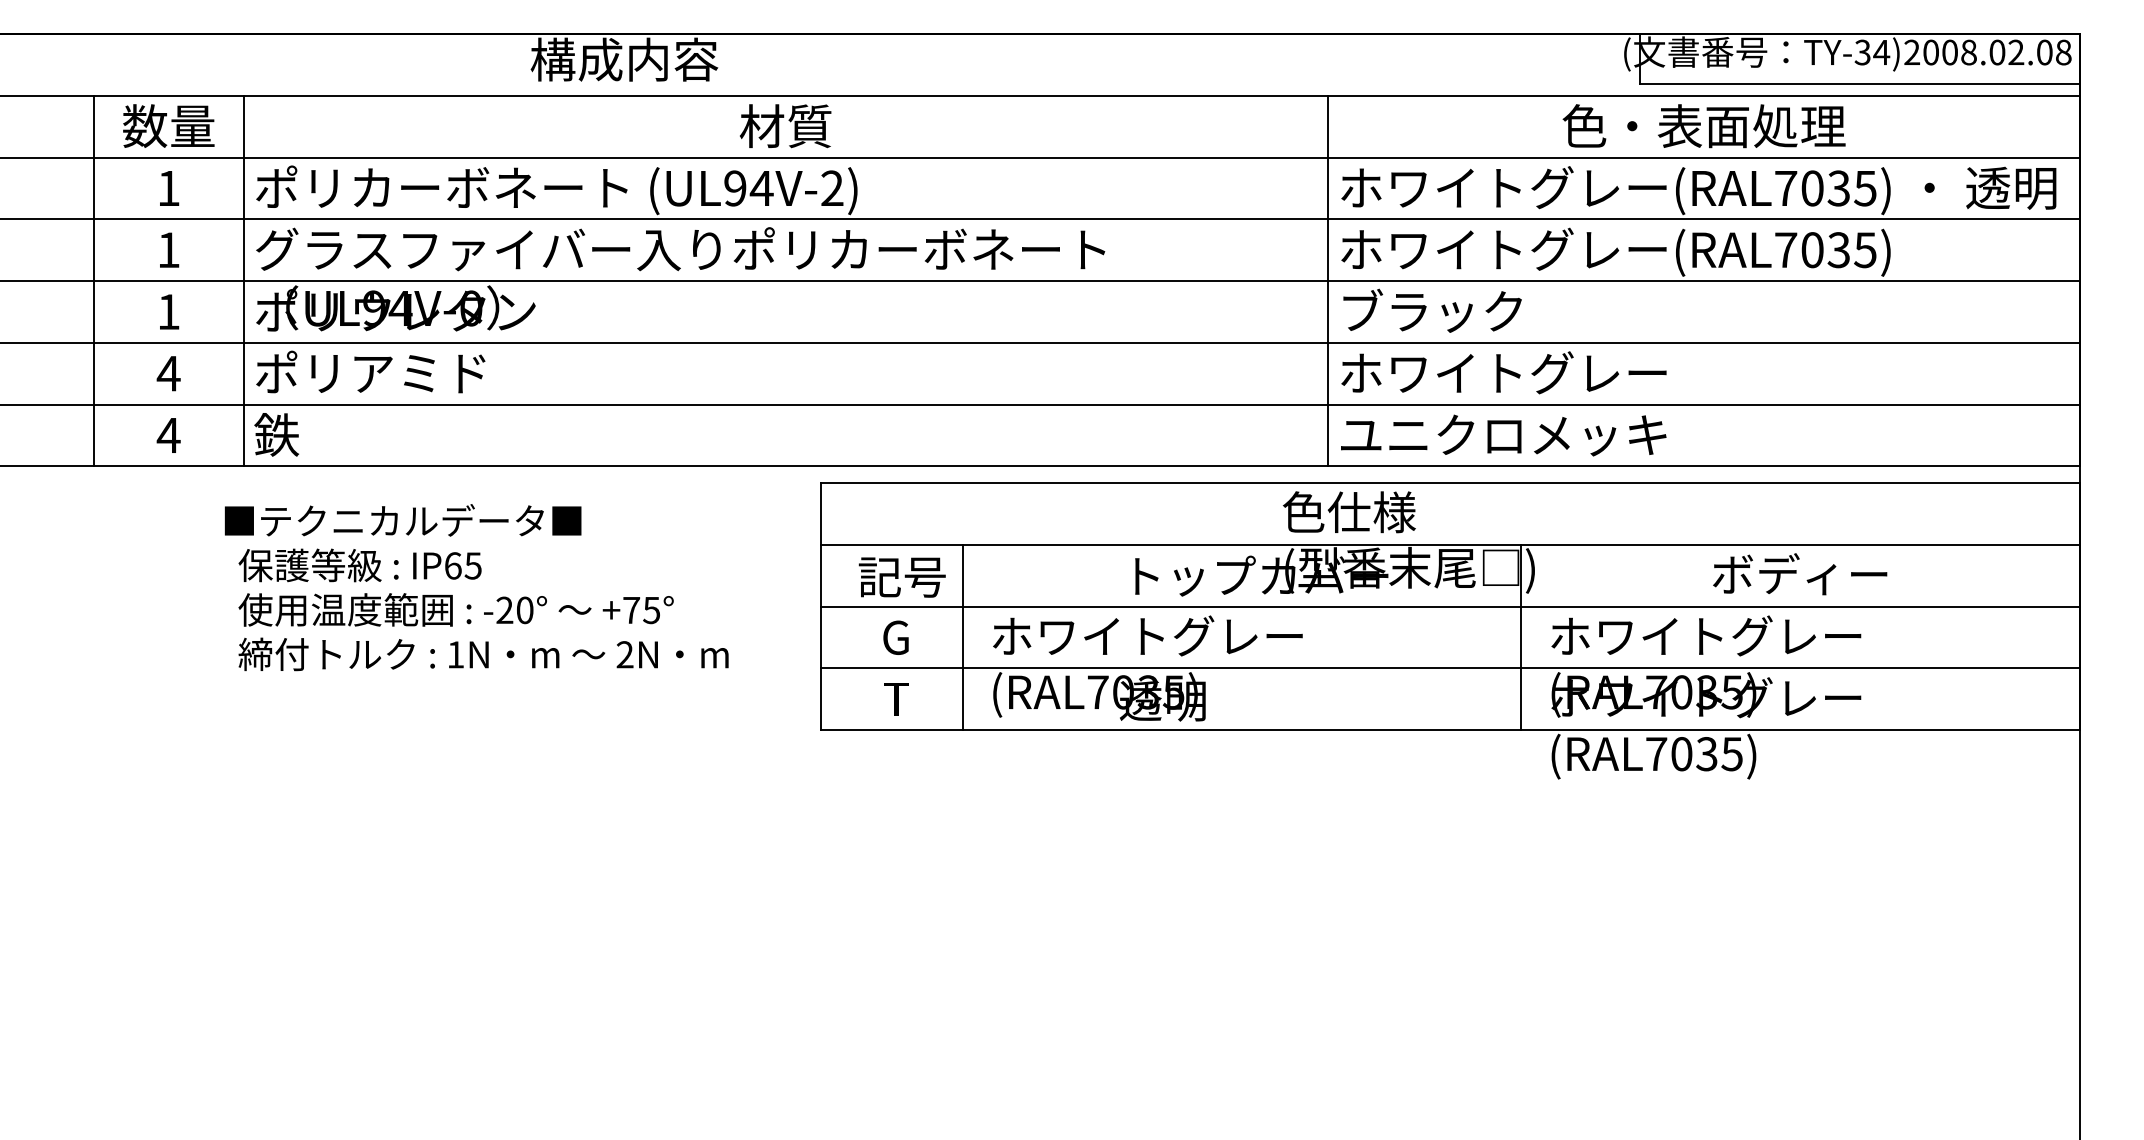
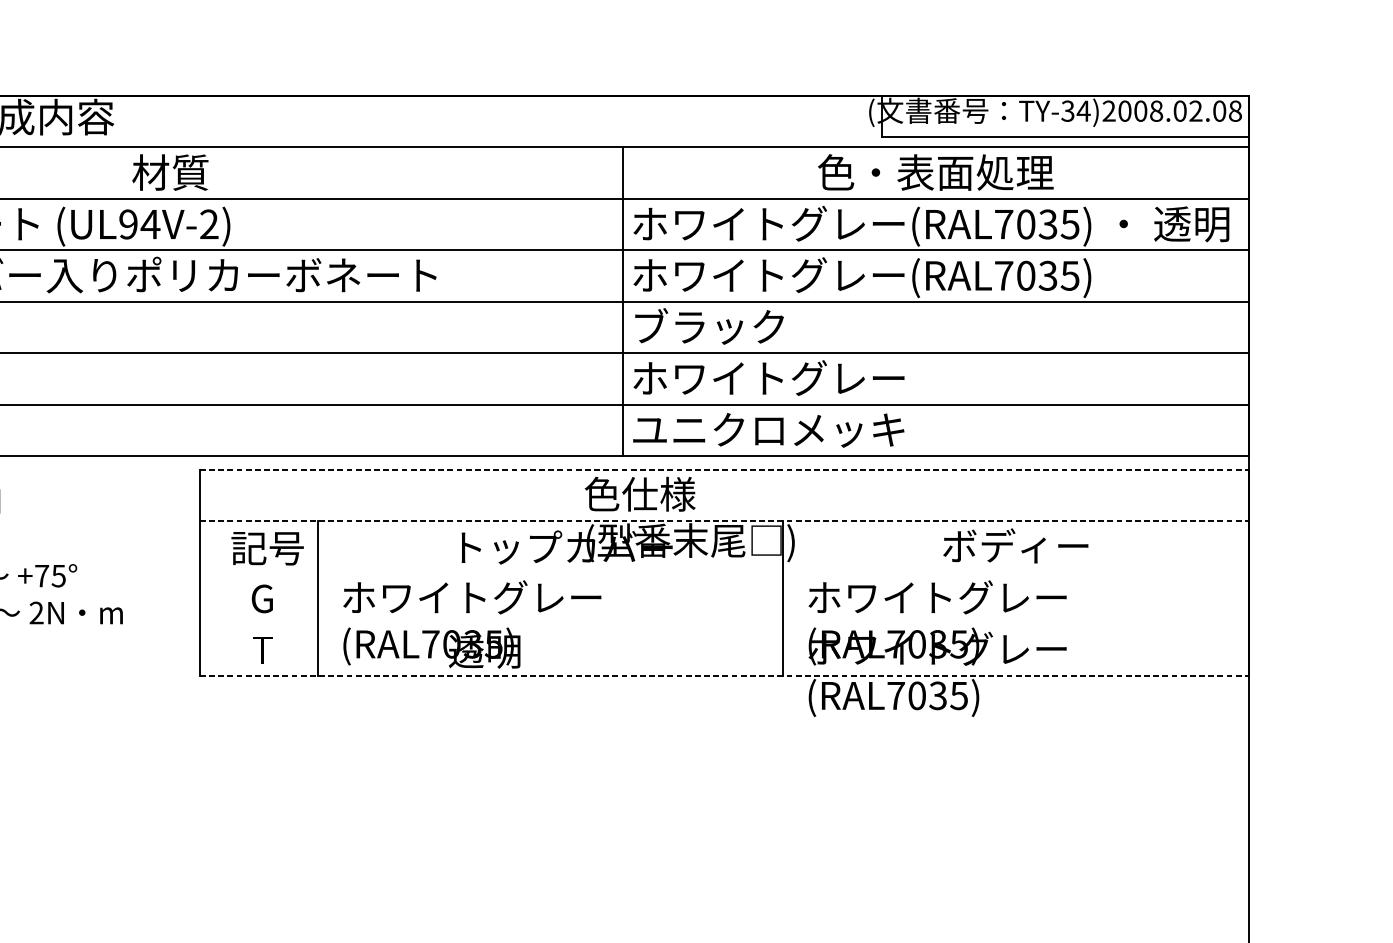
line: (1450, 482) -> (724, 469), solid -> dashed
line: (1450, 544) -> (724, 521), solid -> dashed
line: (1450, 606) -> (724, 572), removed
line: (1450, 668) -> (724, 624), removed
line: (1450, 730) -> (724, 676), solid -> dashed

